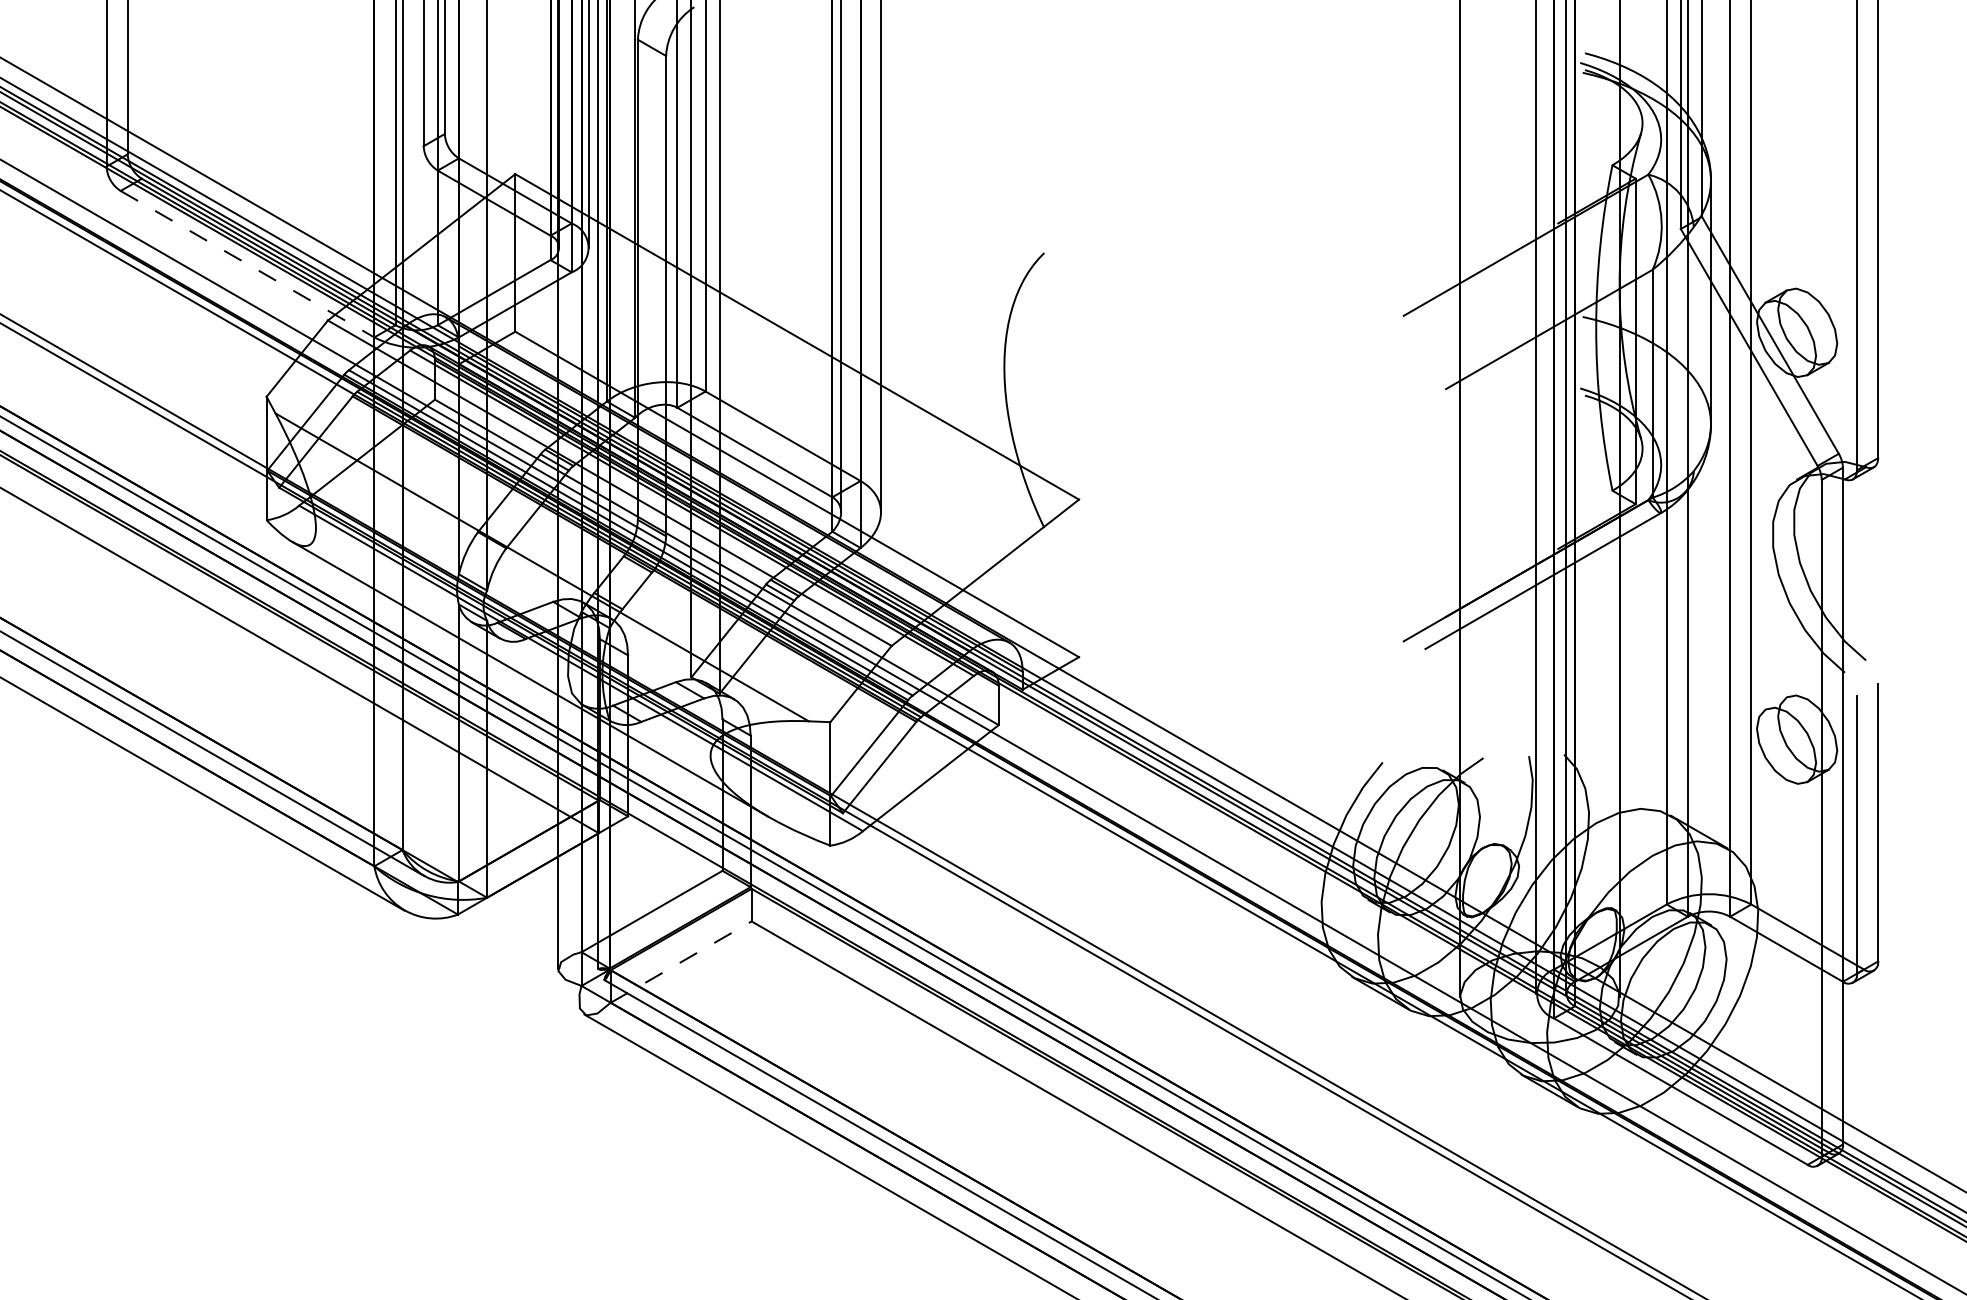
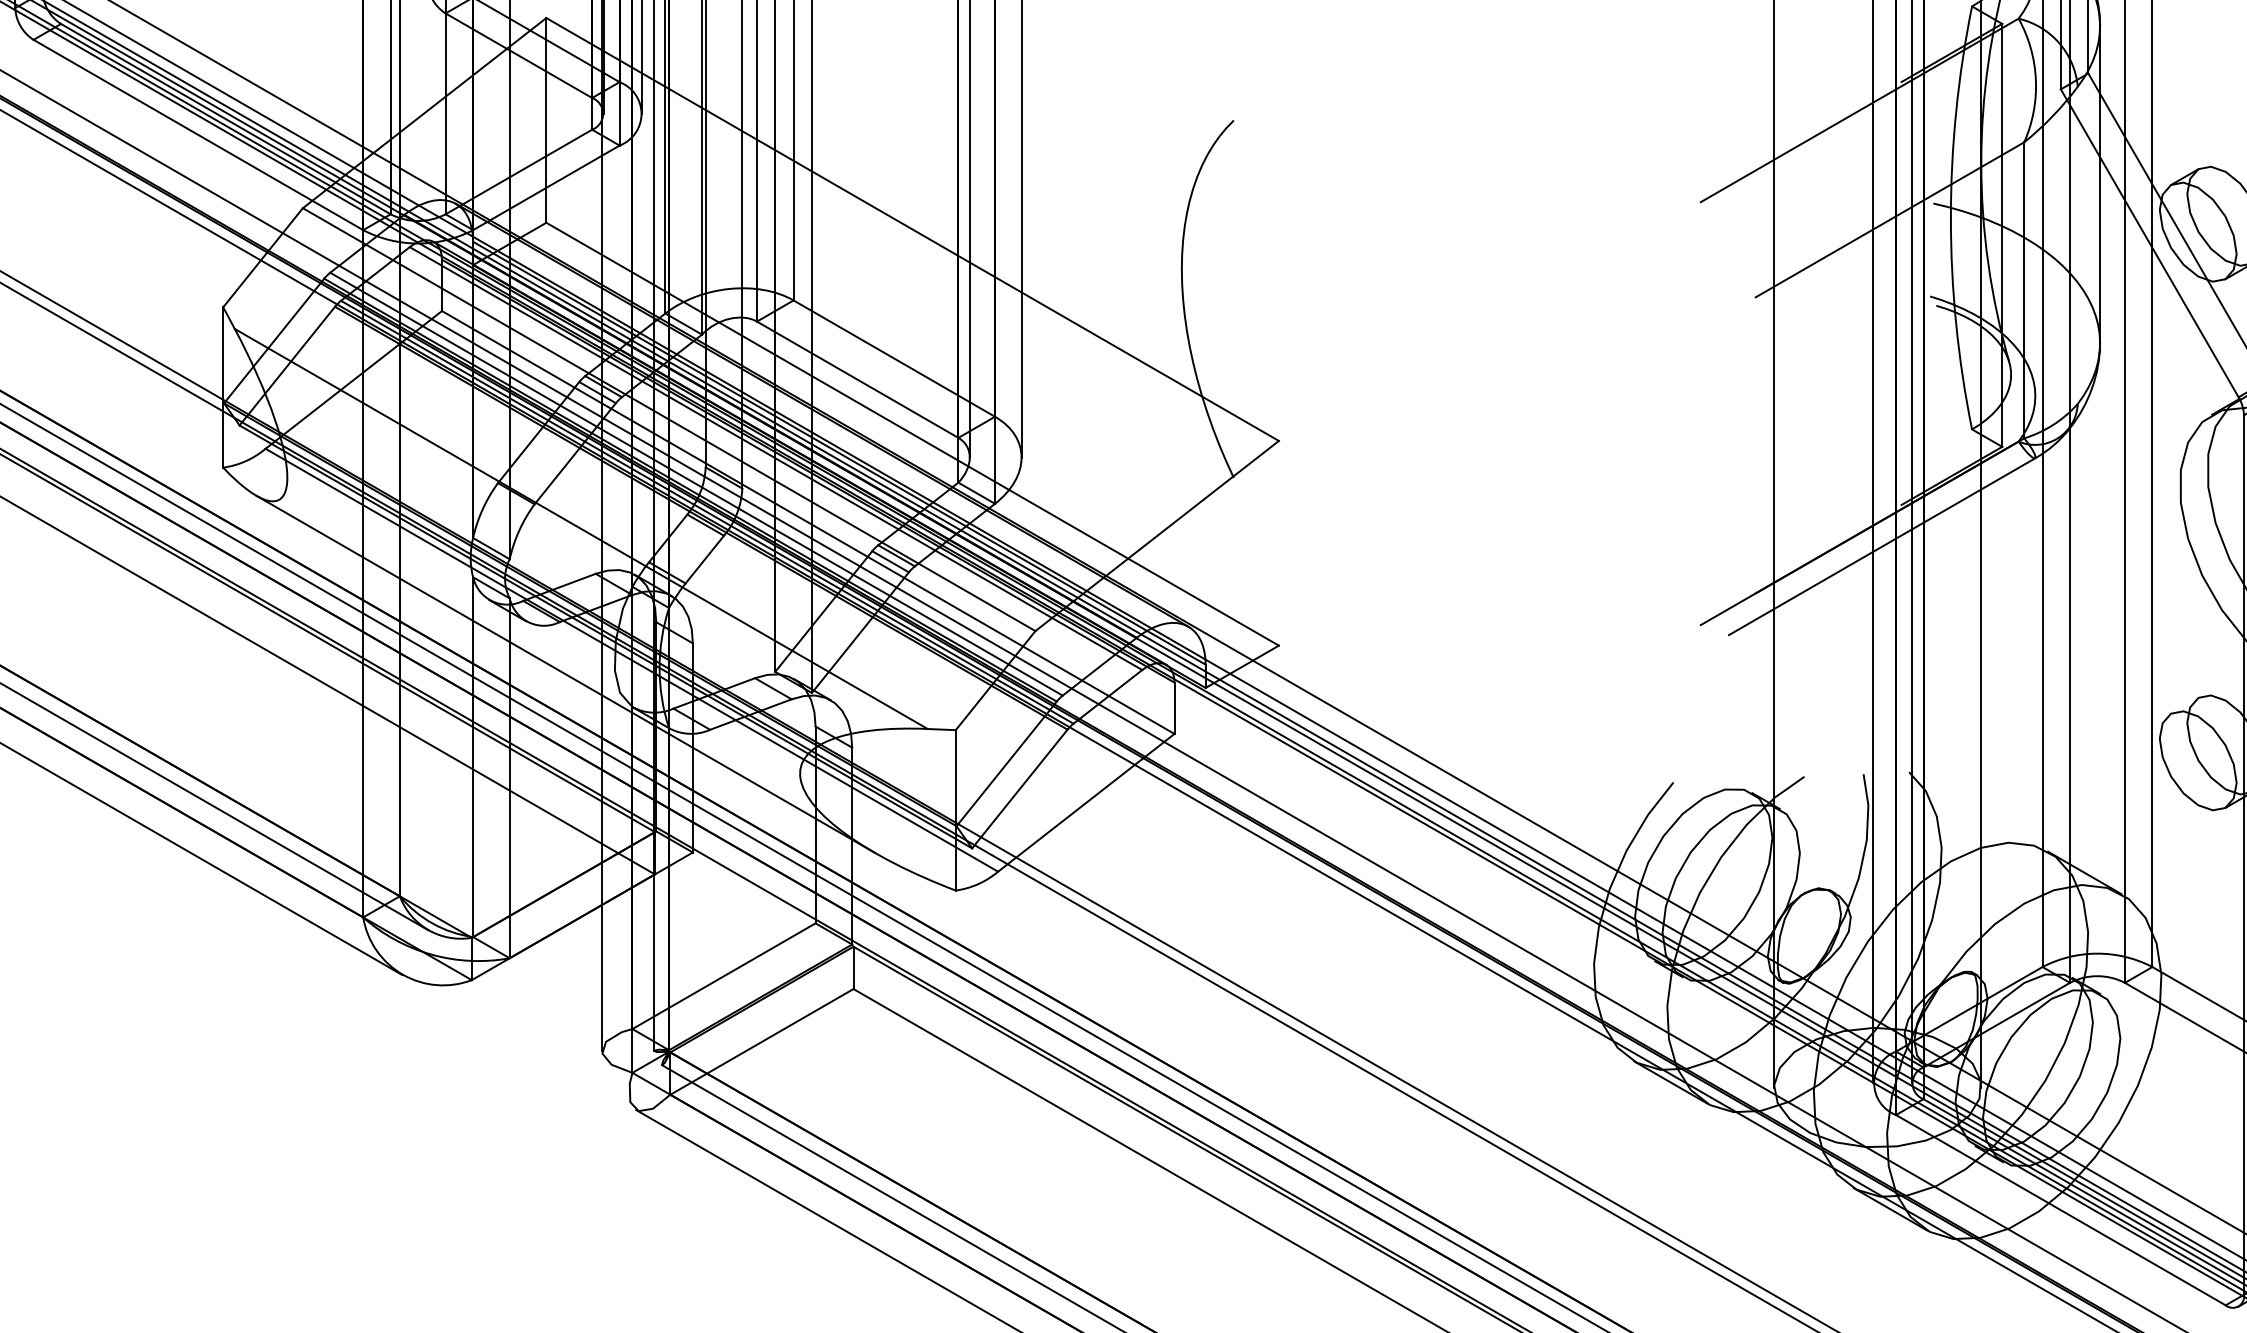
line: (247, 264) -> (198, 135), dashed -> solid
line: (681, 961) -> (762, 1041), dashed -> solid

